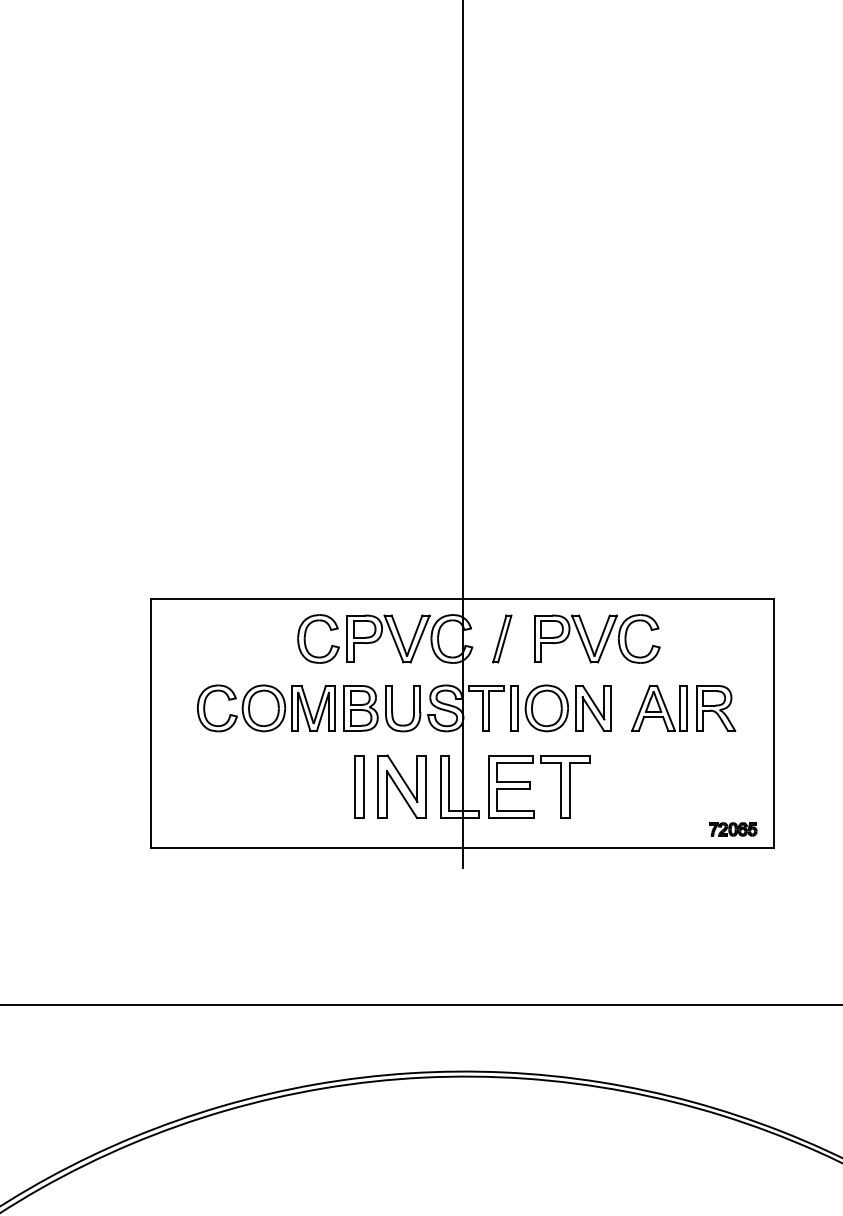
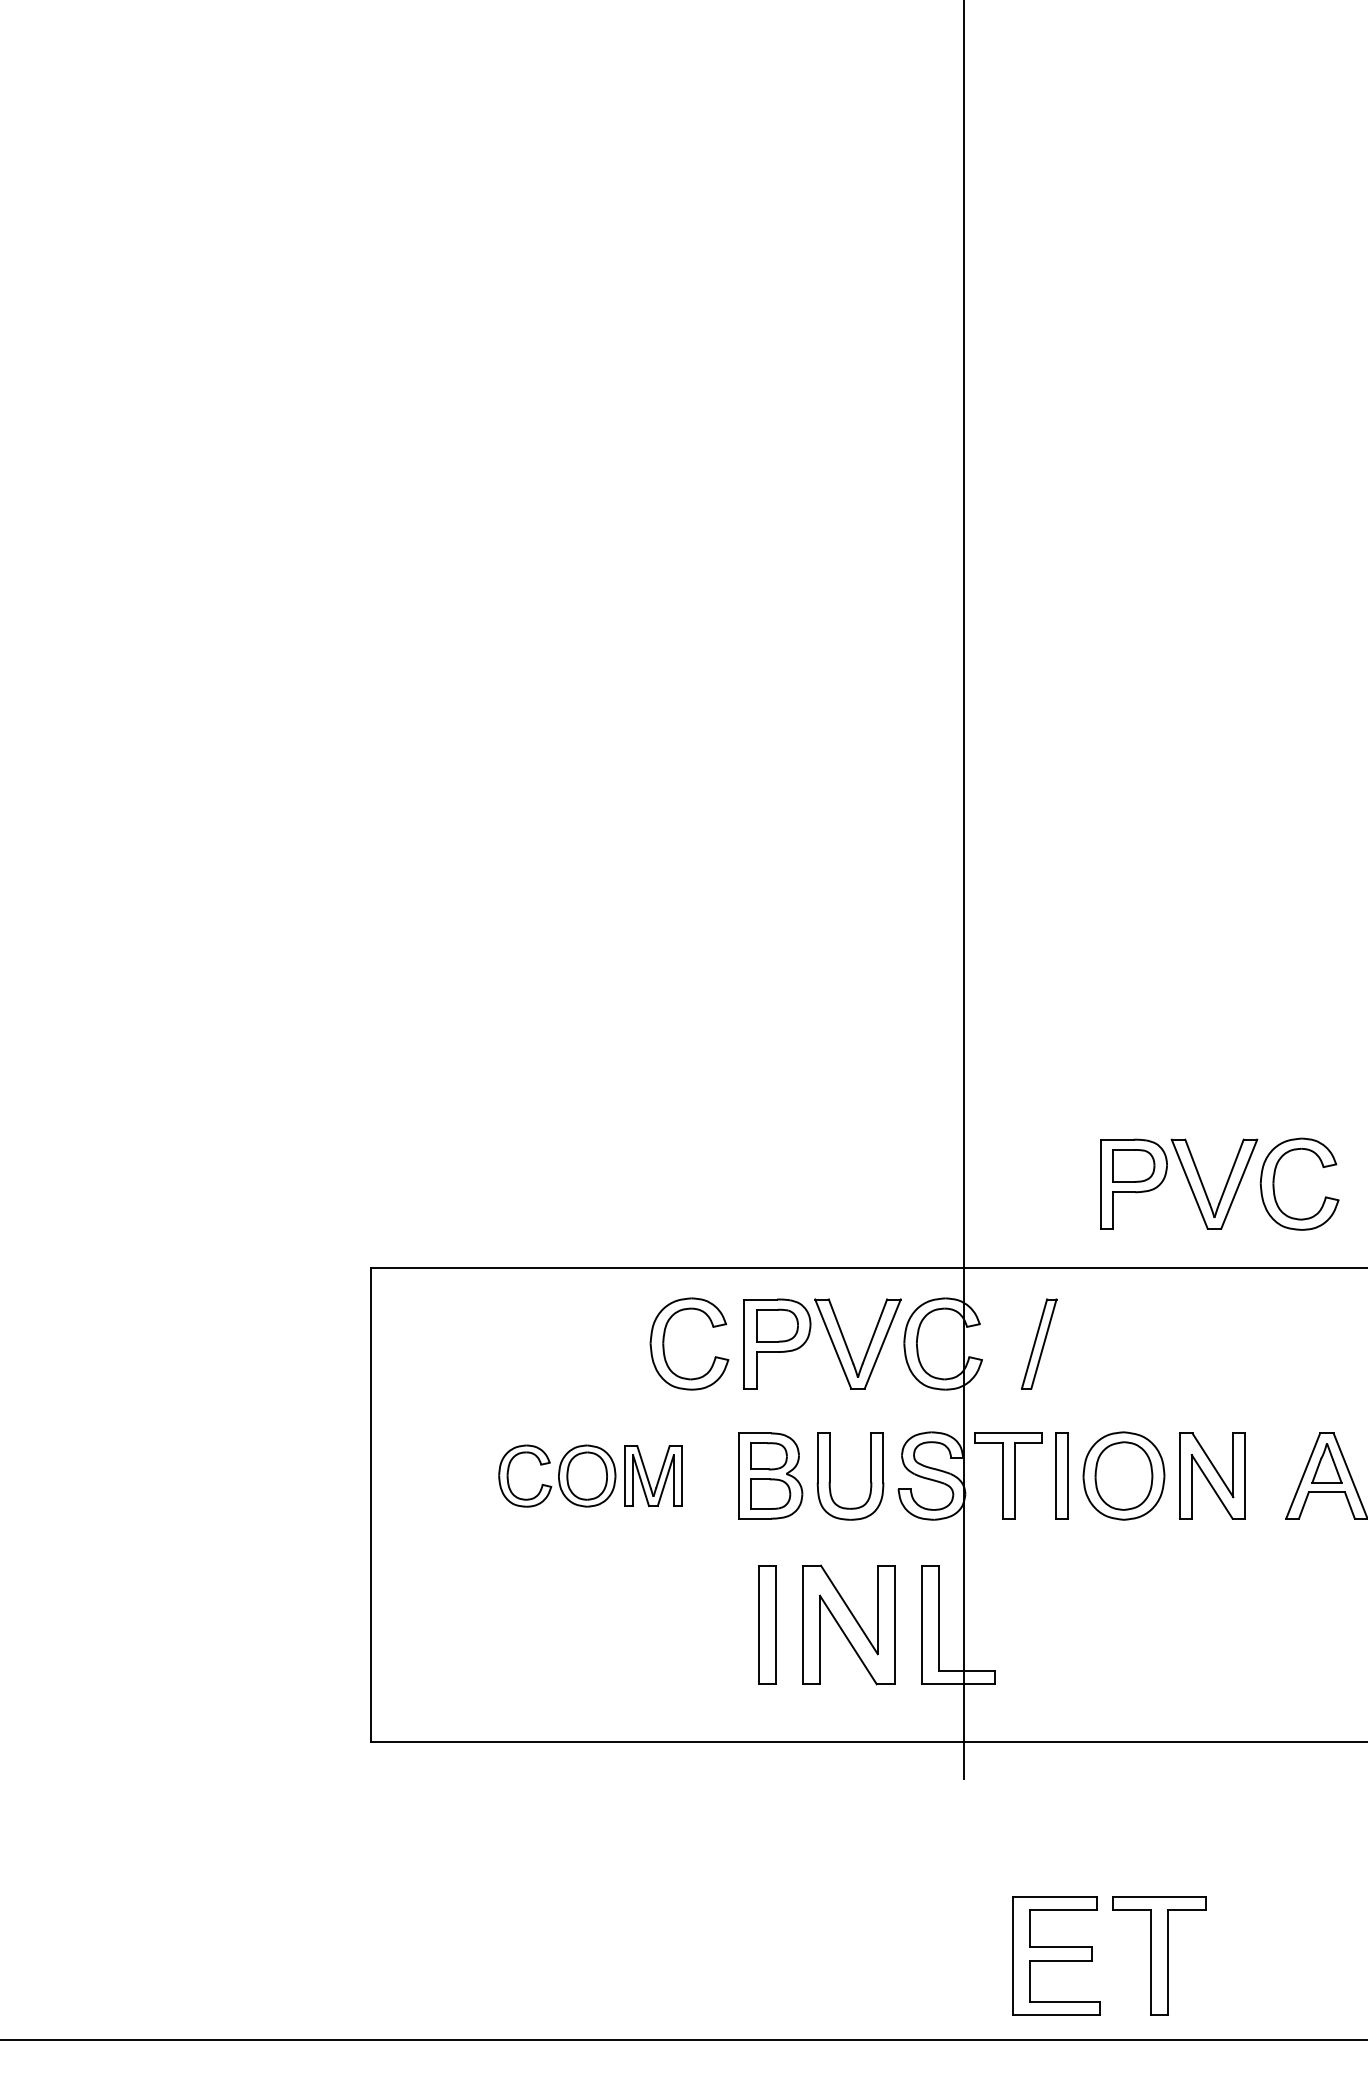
part: (597, 638) -> (1220, 1183), moved
part: (266, 708) -> (590, 1476), size x0.7
part: (530, 786) -> (1092, 1955), moved

